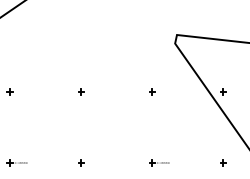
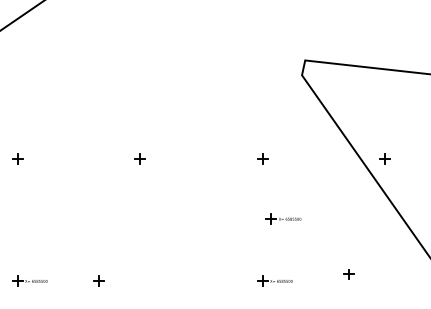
part: (164, 126) -> (283, 218), added
part: (81, 162) -> (99, 280), moved
part: (223, 162) -> (349, 273), moved

